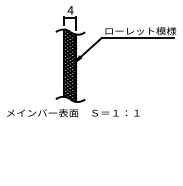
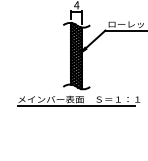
line: (70, 119) -> (76, 105), added

